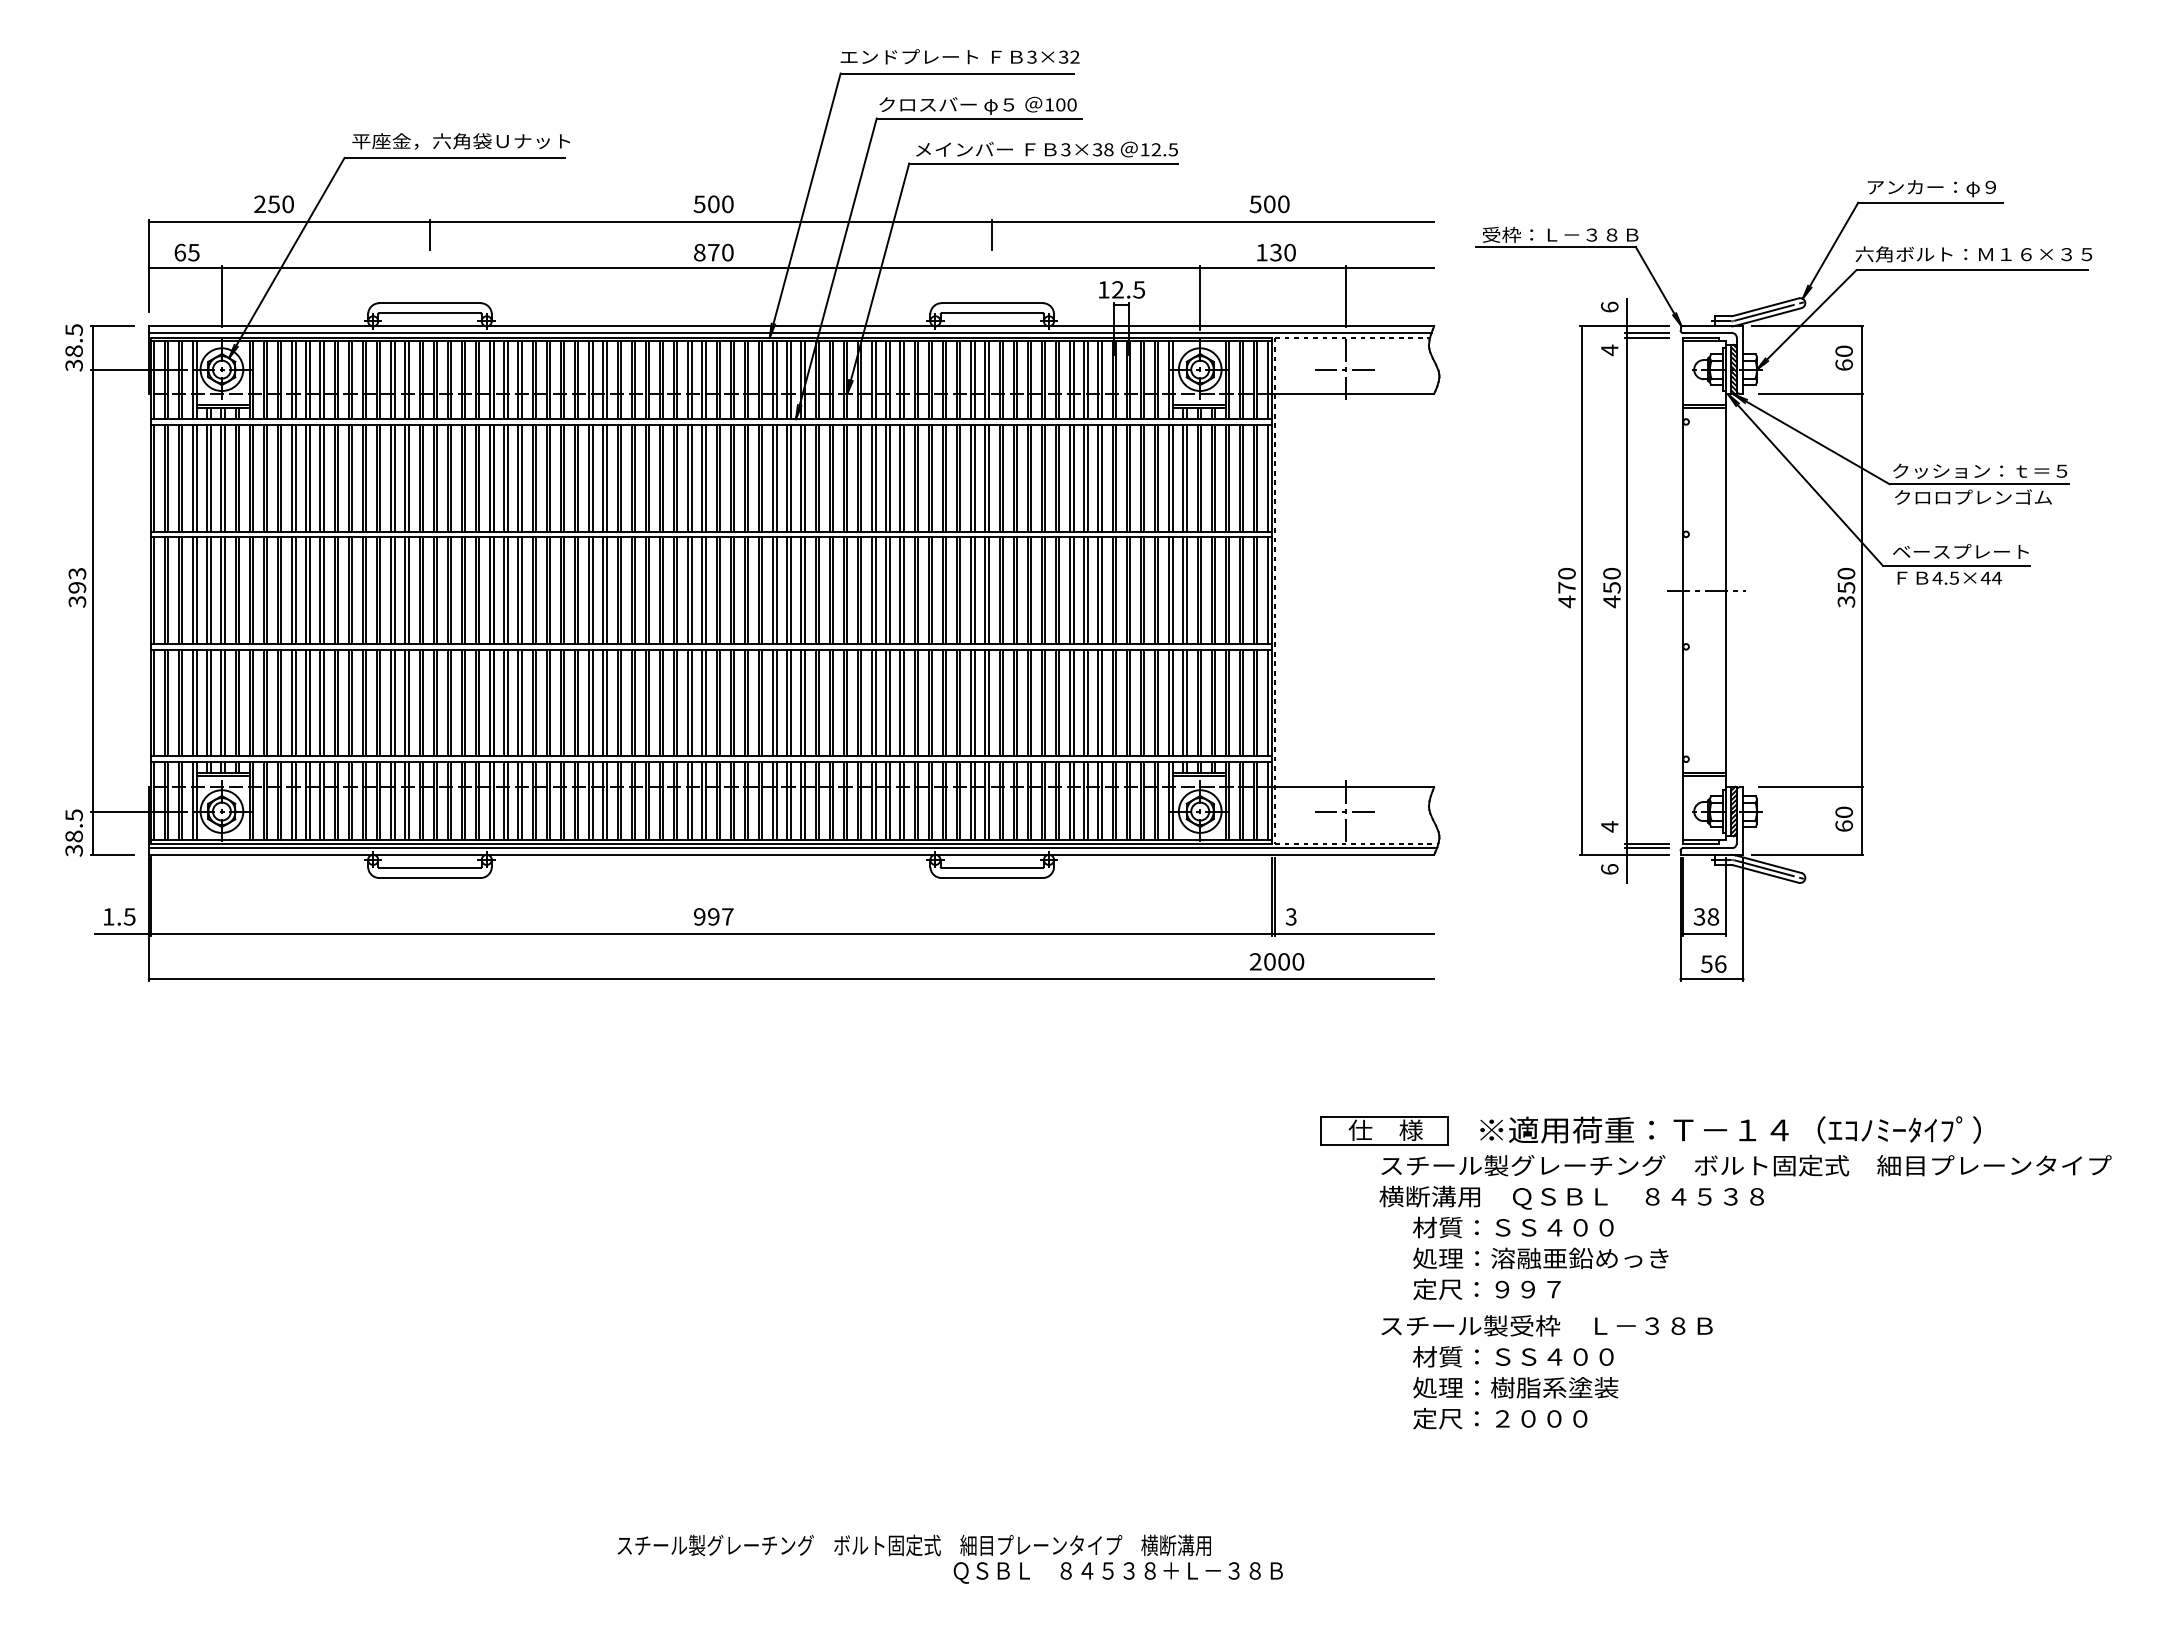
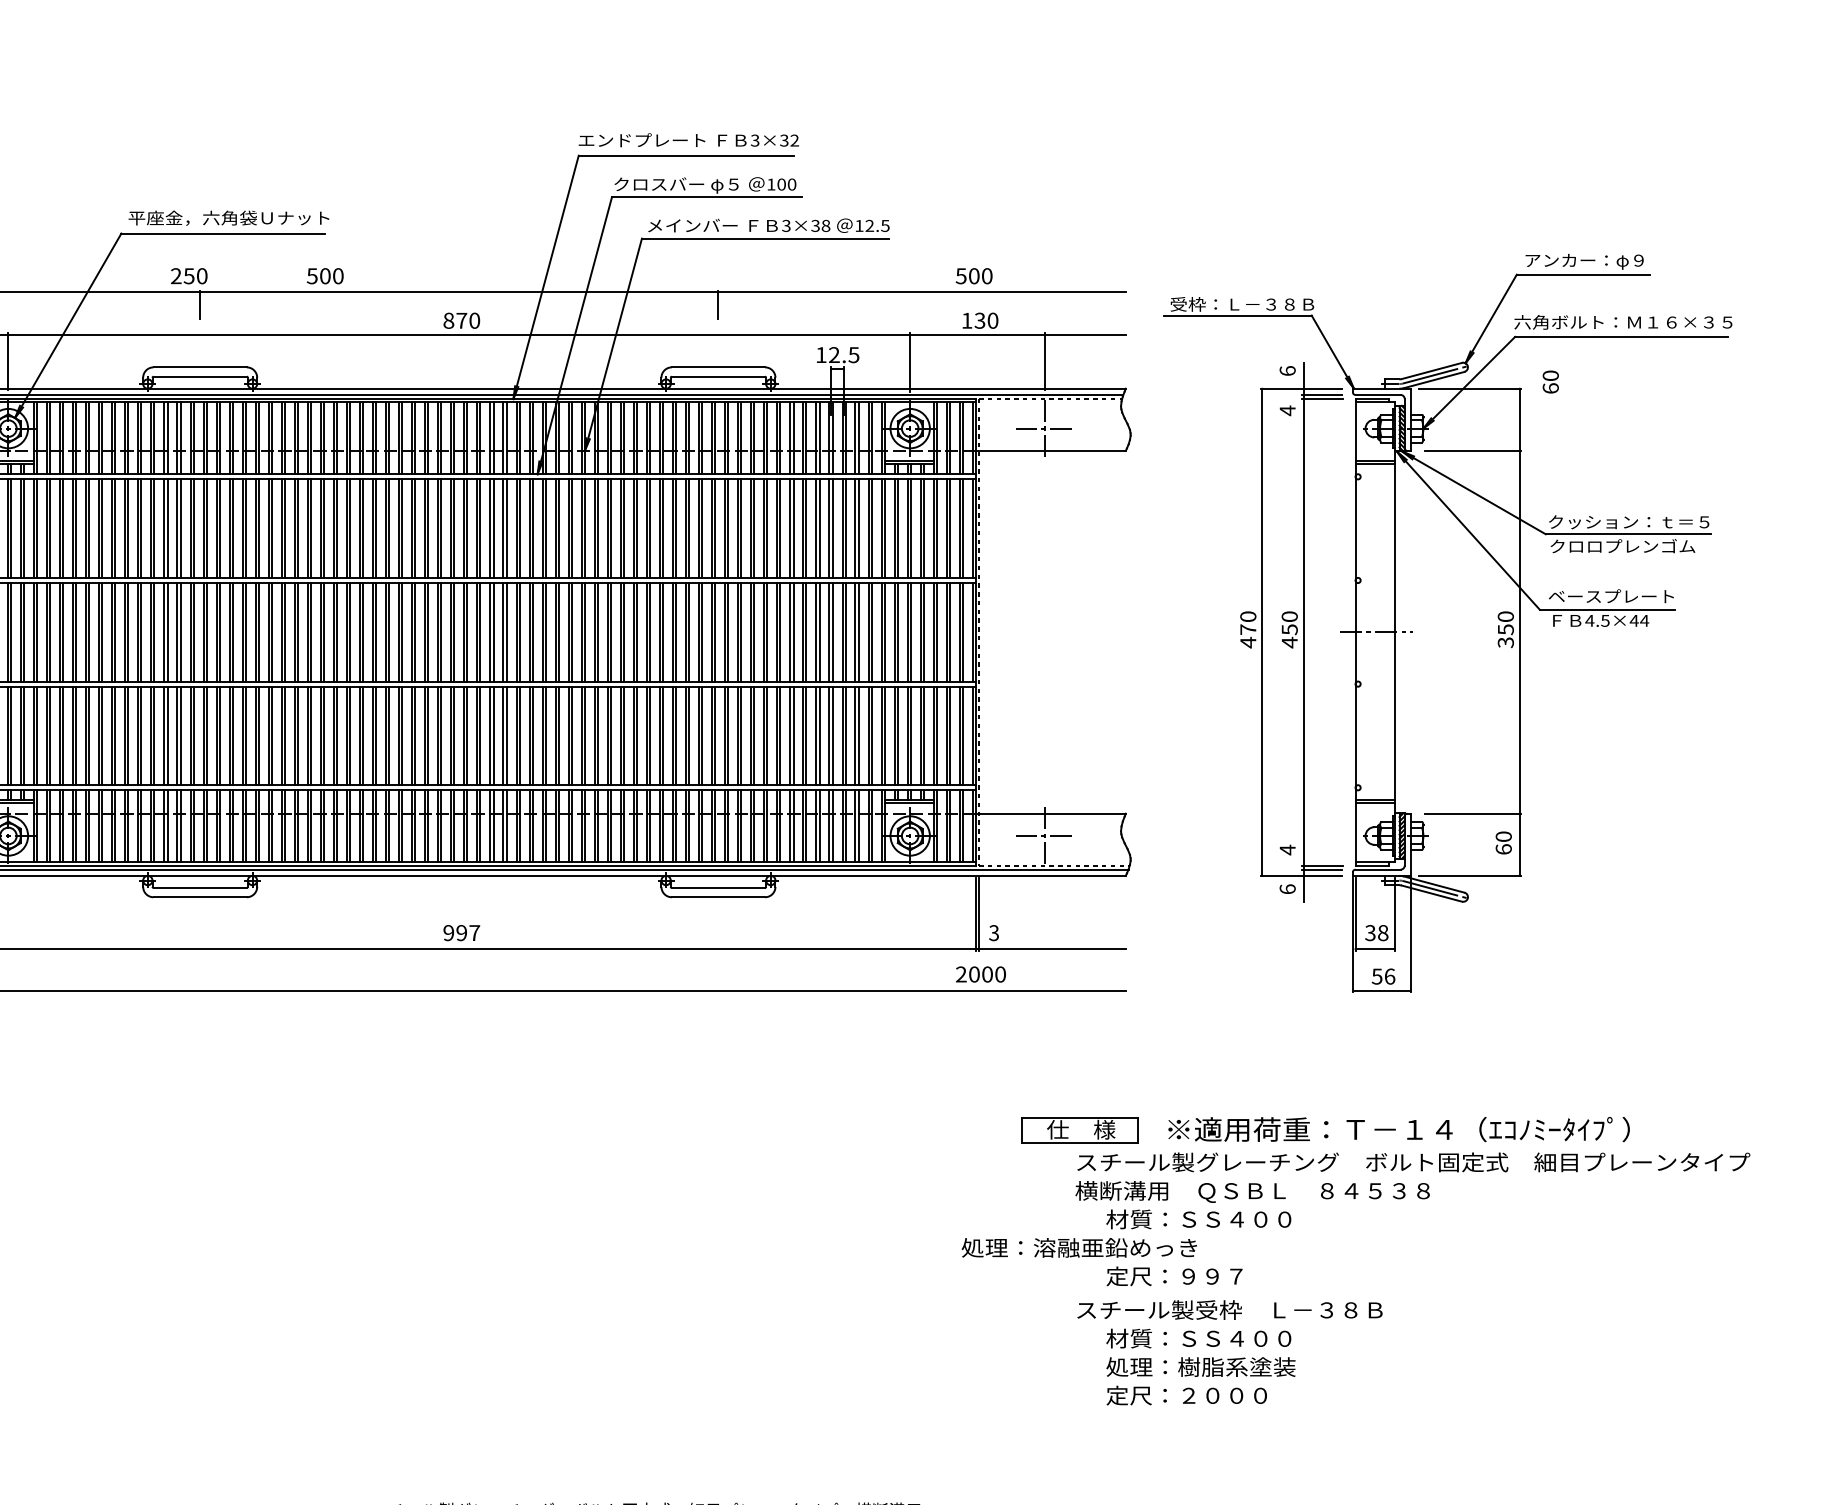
text: (273, 204) -> (188, 276), moved
text: (713, 204) -> (325, 276), moved
text: (1843, 357) -> (1550, 381), moved
text: (1540, 1258) -> (1079, 1247), moved

